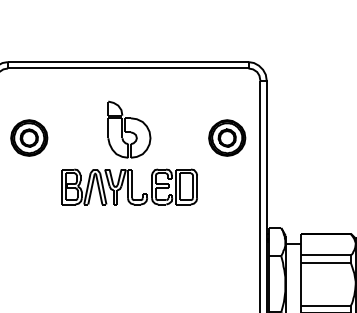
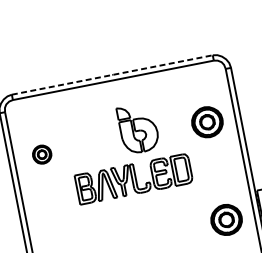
line: (128, 62) -> (112, 75), solid -> dashed
part: (129, 129) -> (138, 128), moved
part: (29, 137) -> (42, 154), size x0.6
part: (227, 254) -> (226, 219), added

